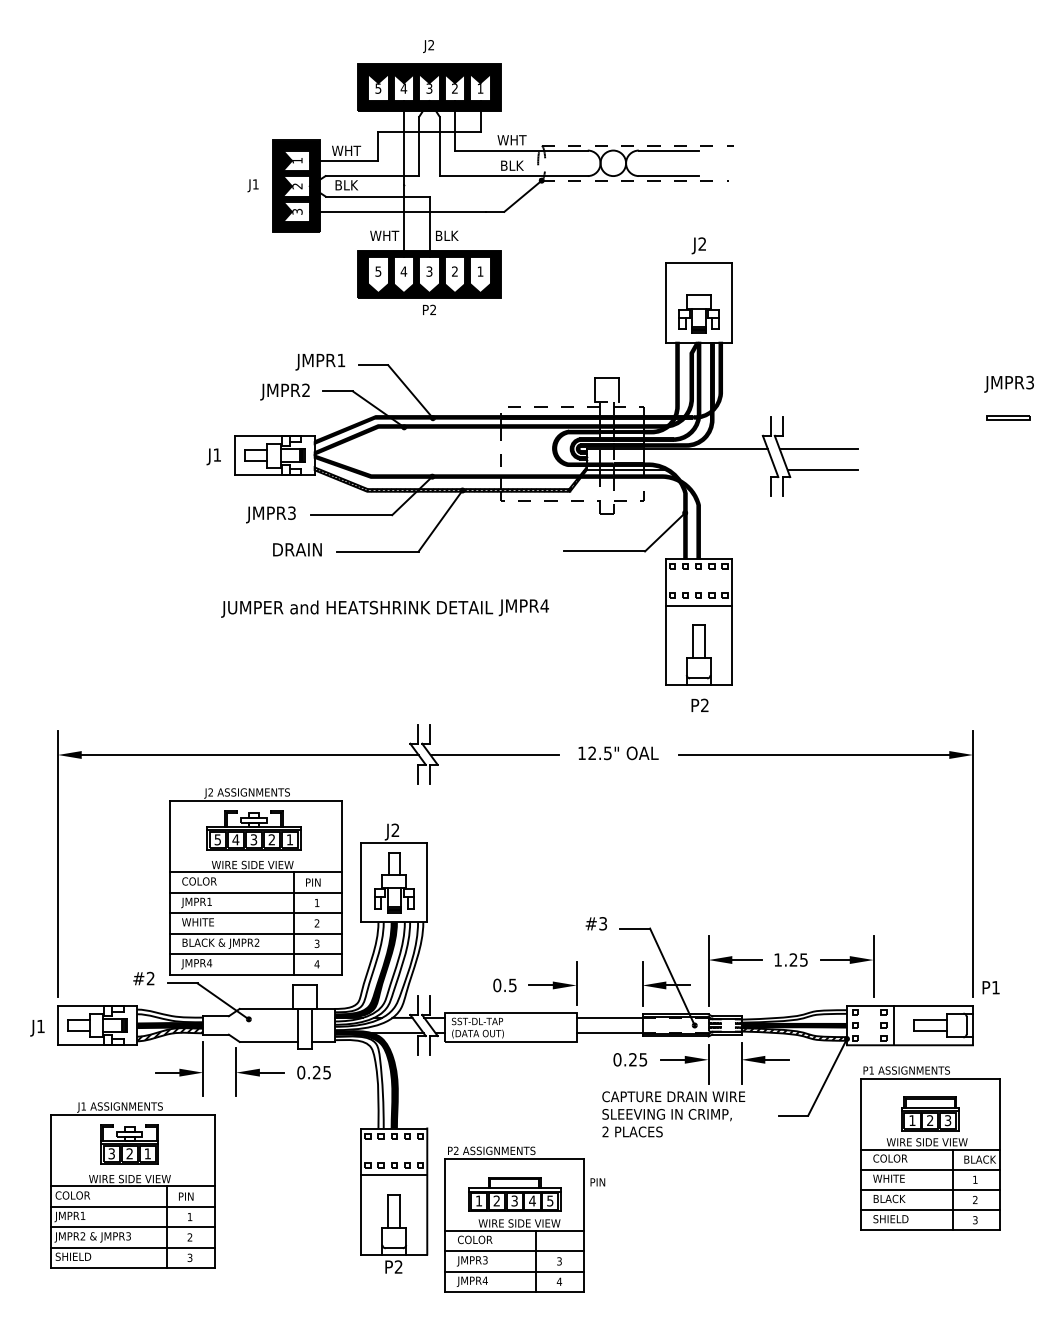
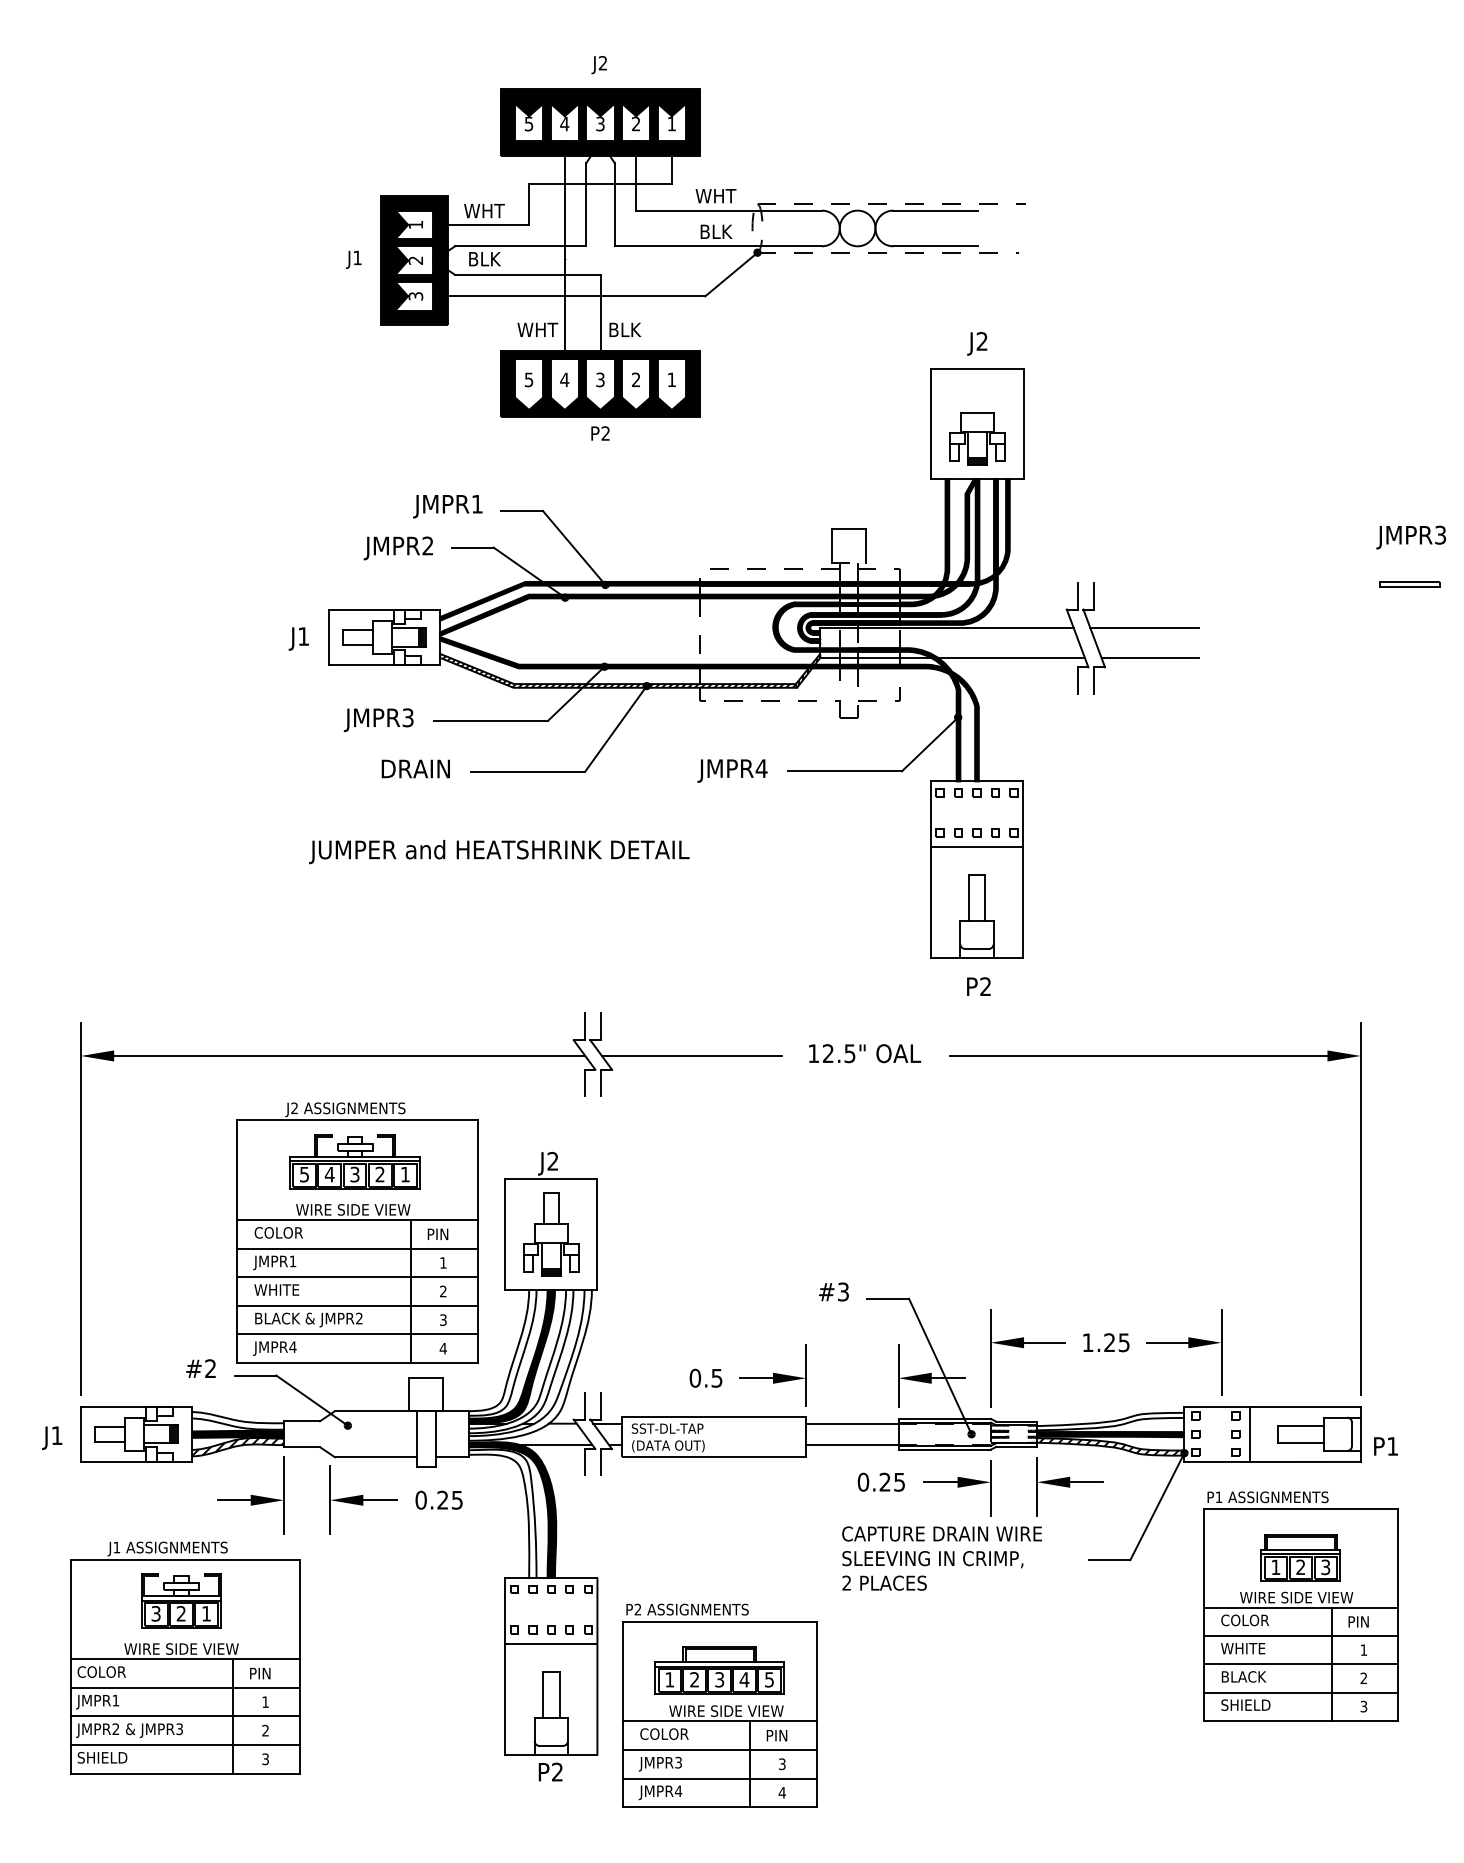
line: (723, 470) -> (1011, 657), added
text: (523, 607) -> (732, 770), moved
text: (990, 987) -> (1385, 1446), moved
text: (980, 1159) -> (1371, 1621), BLACK -> PIN
text: (597, 1182) -> (776, 1735), moved

